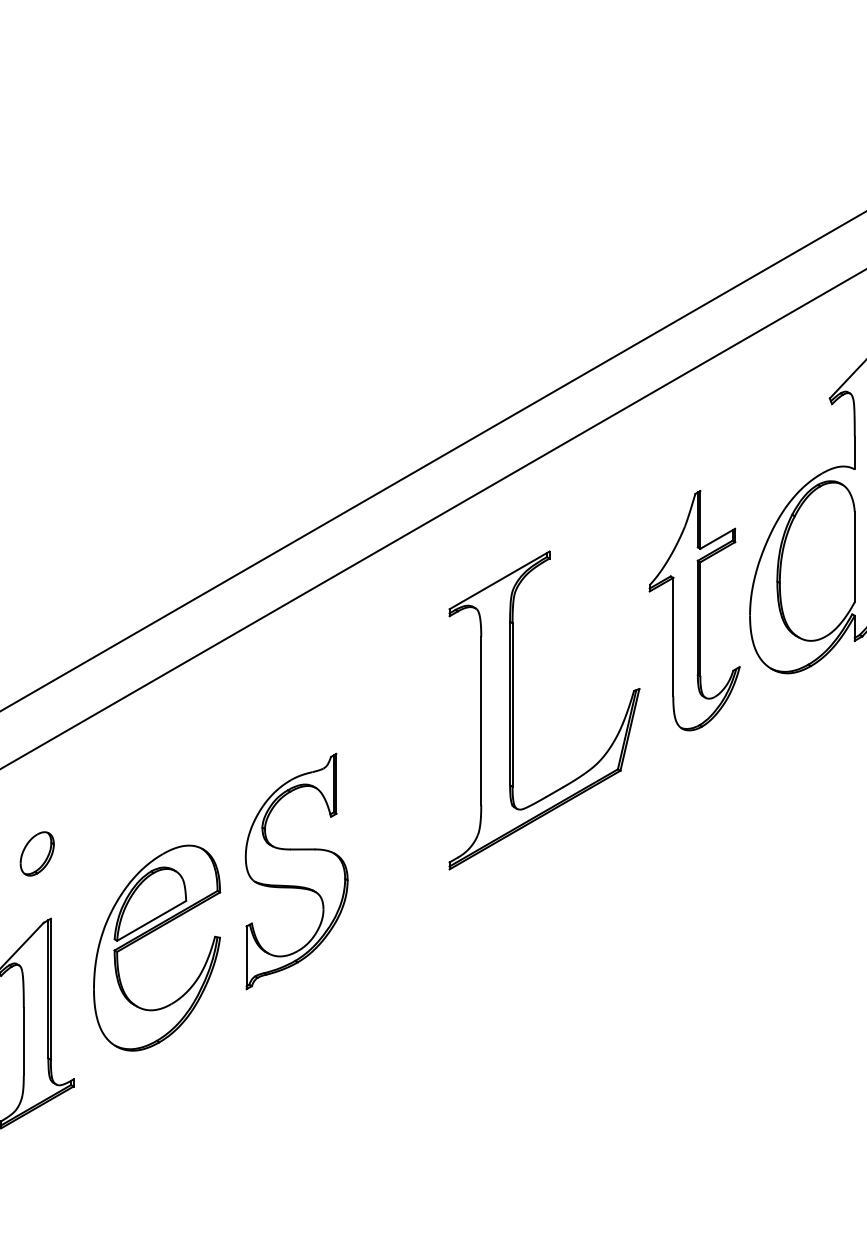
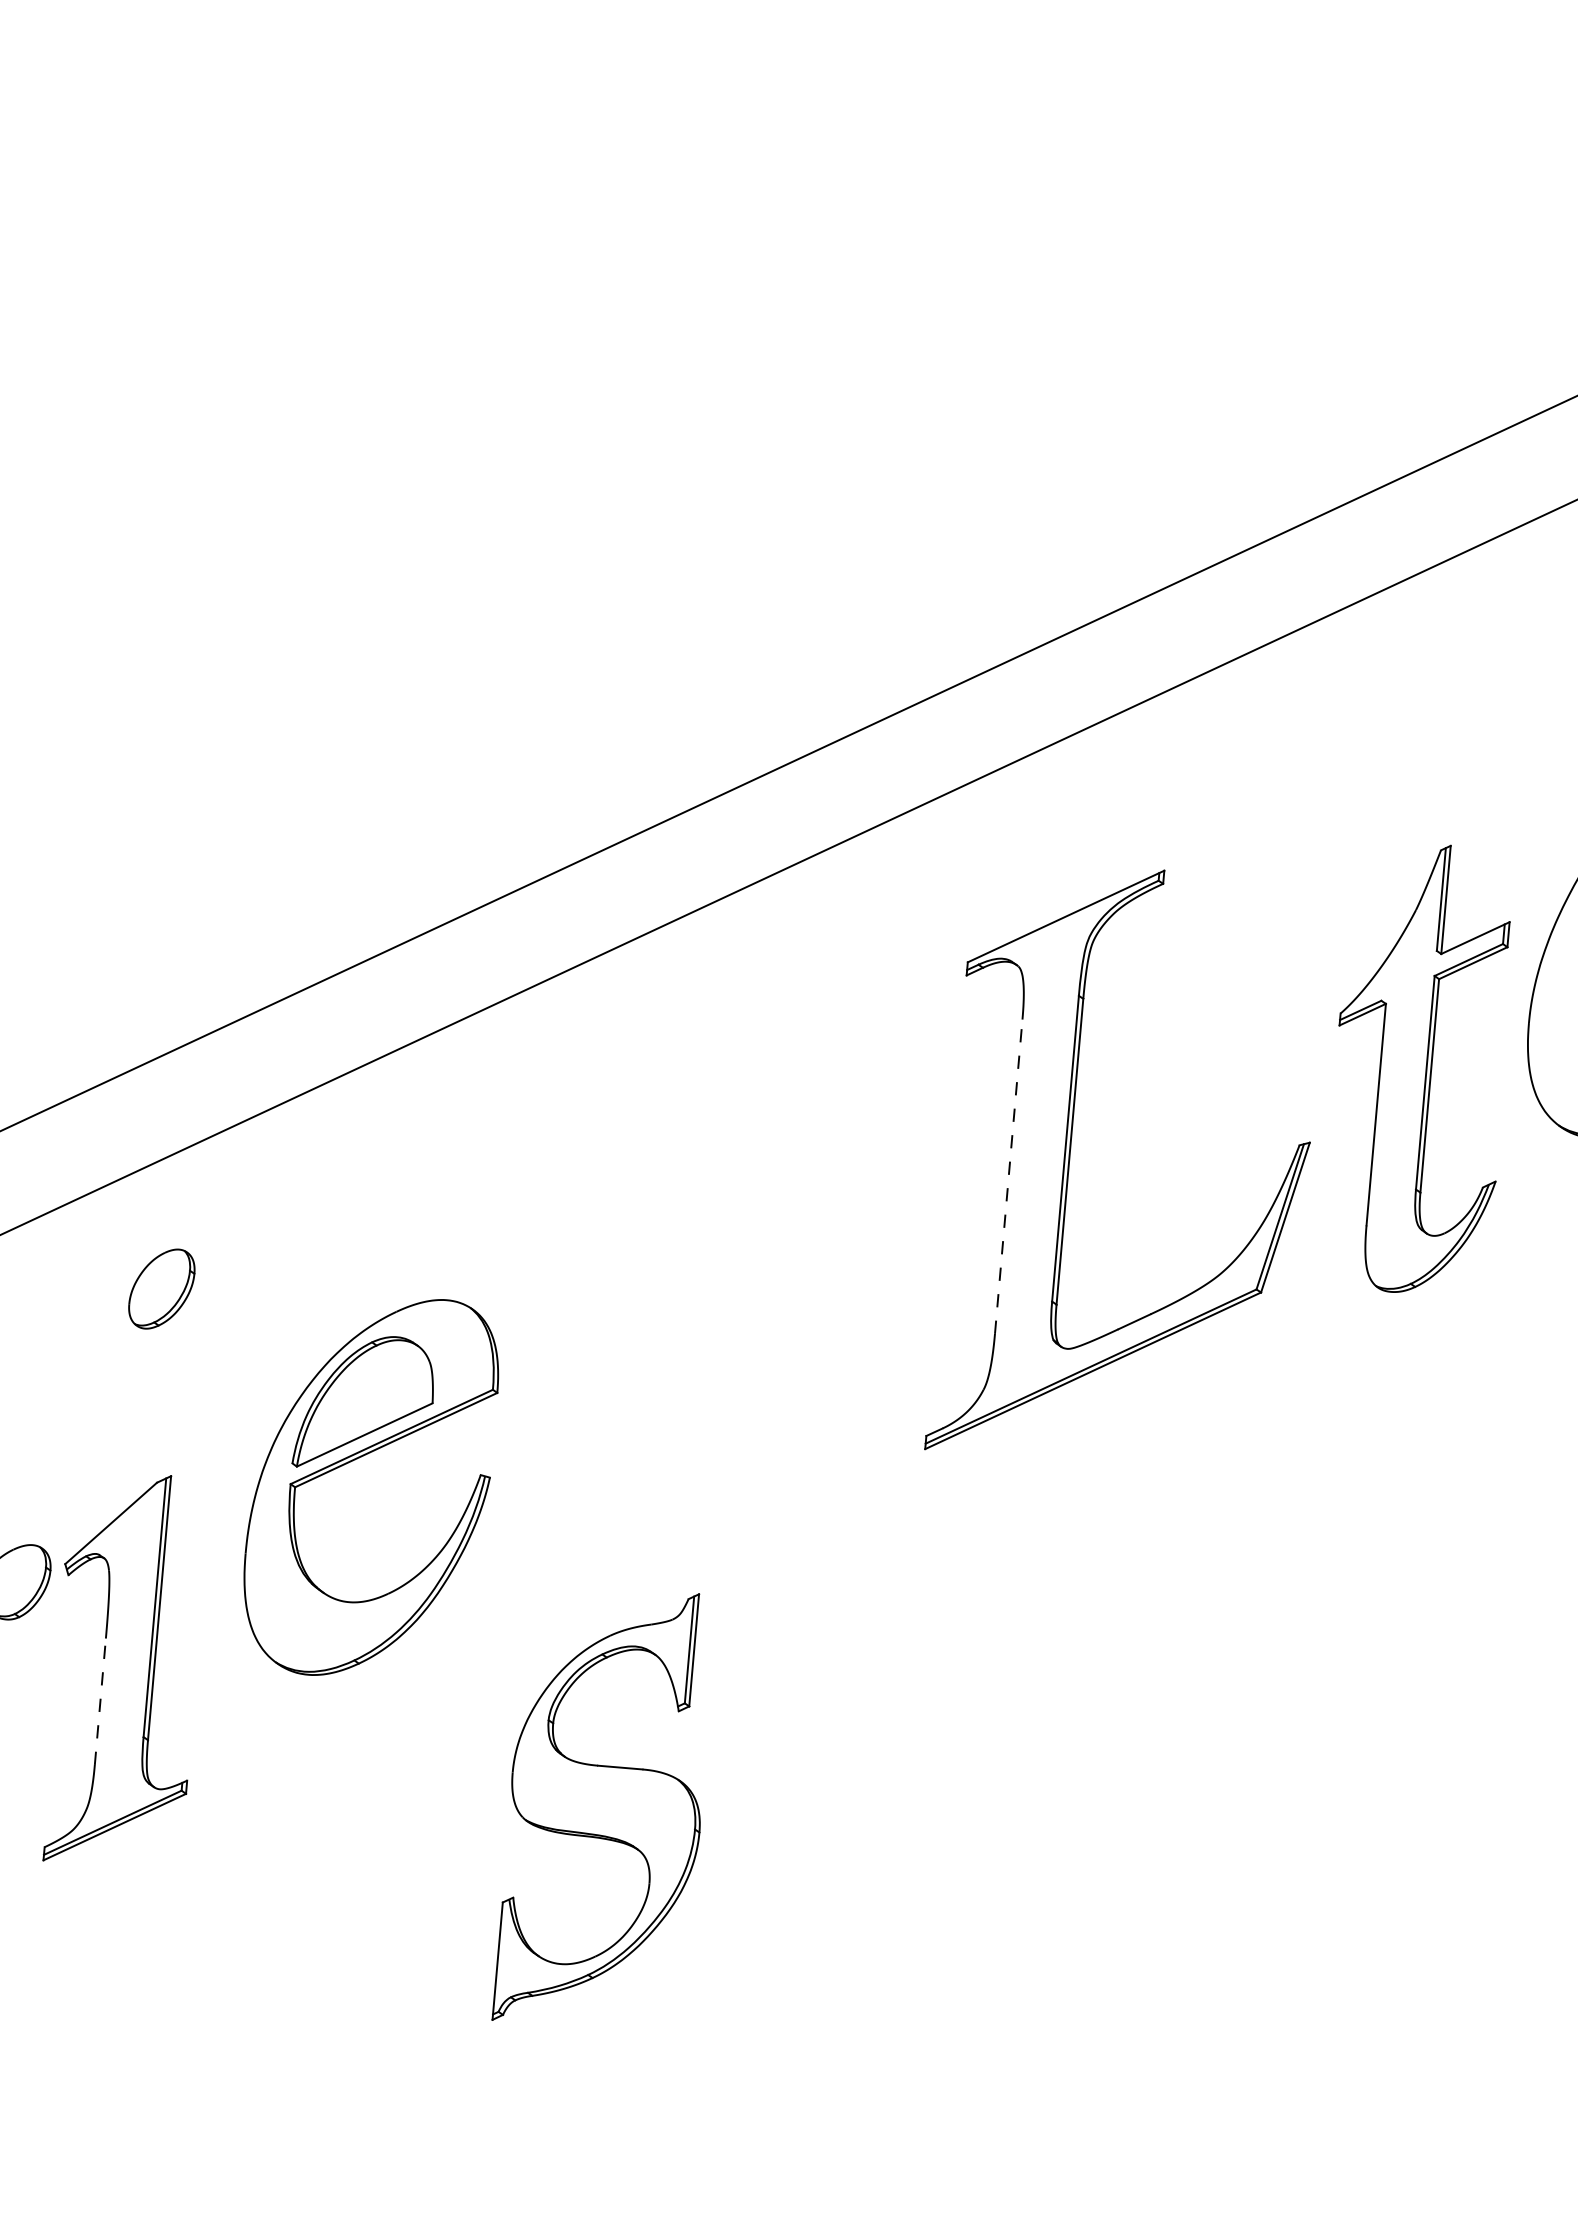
part: (694, 610) -> (1420, 1068), moved
line: (481, 721) -> (1009, 1177), solid -> dashed
part: (36, 853) -> (160, 1288), moved
part: (296, 871) -> (605, 1807), moved
part: (151, 933) -> (362, 1458), moved
line: (23, 1041) -> (99, 1701), solid -> dashed

